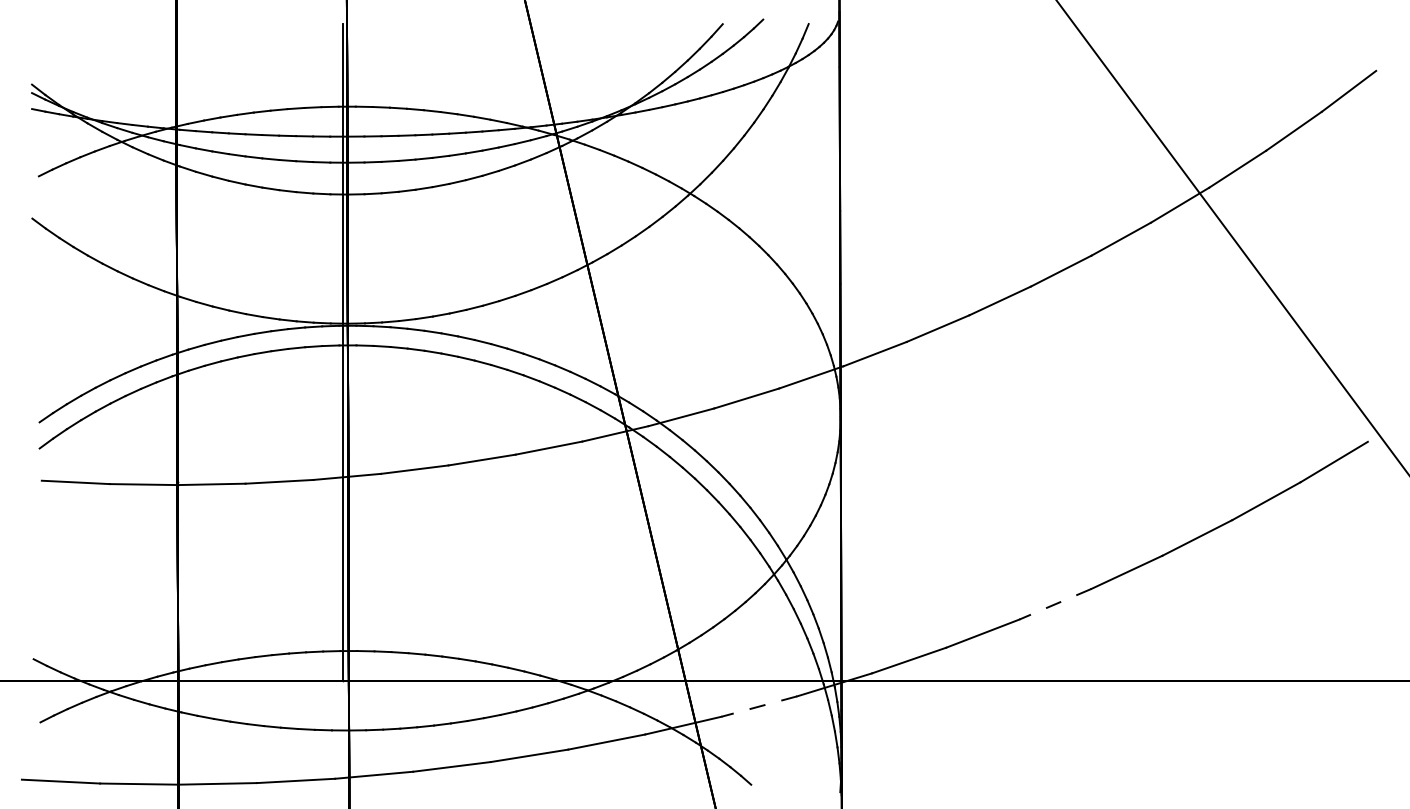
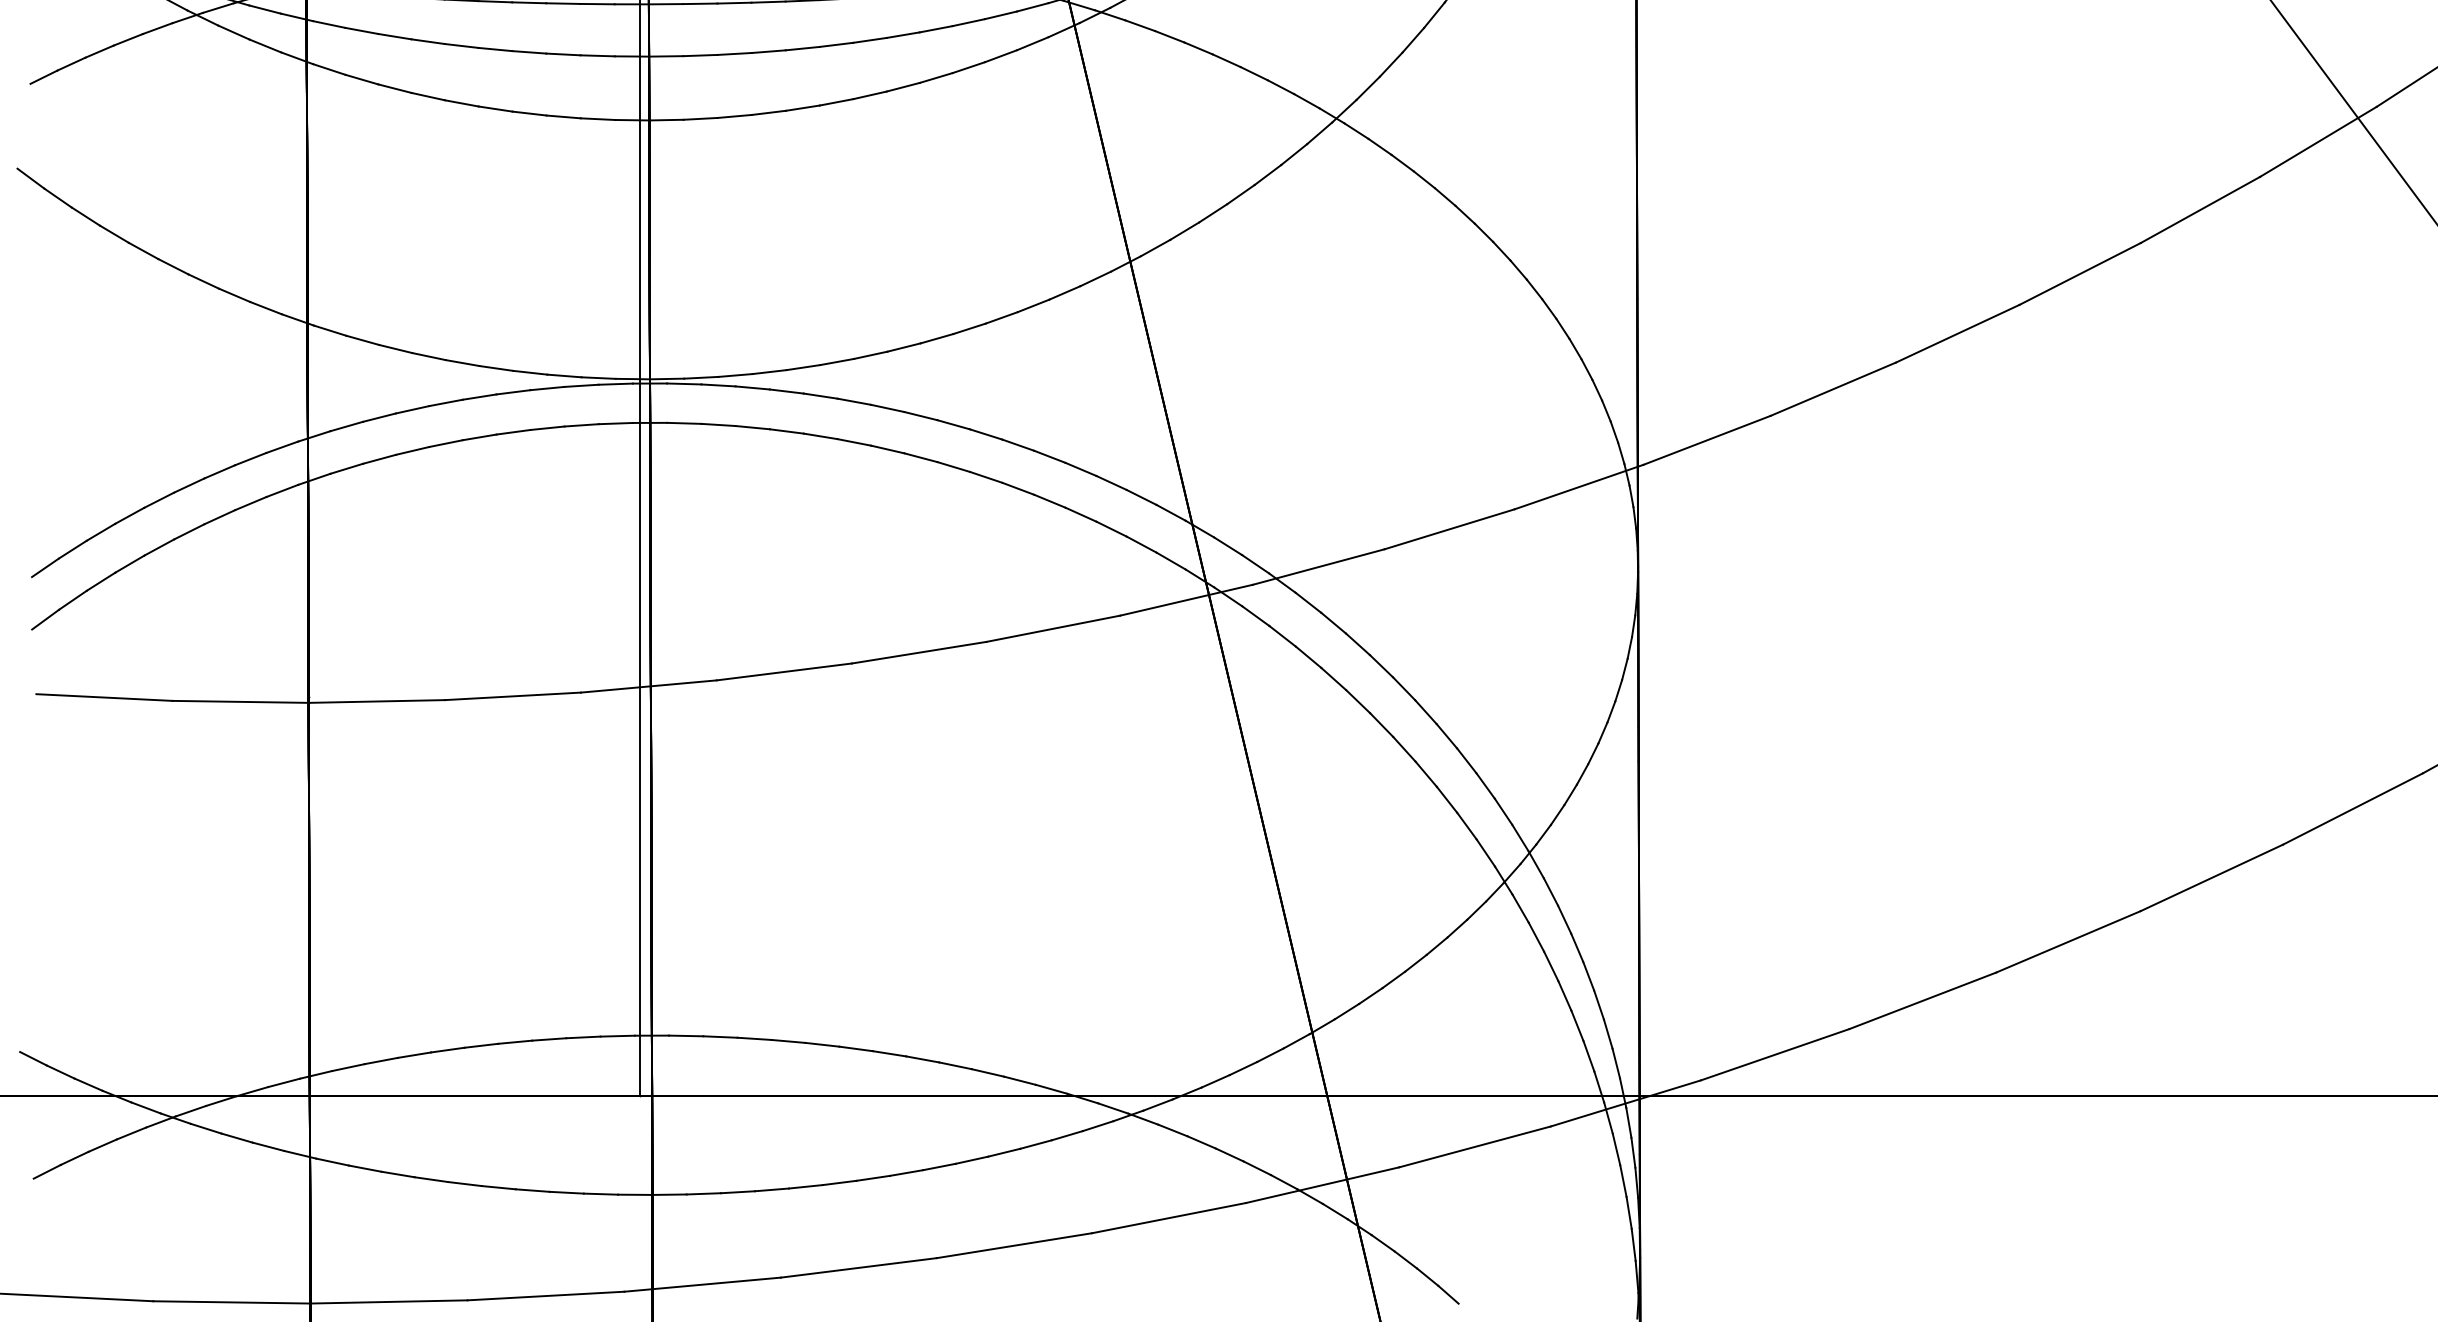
line: (1054, 604) -> (2066, 942), dashed -> solid
line: (758, 706) -> (1473, 1146), dashed -> solid

